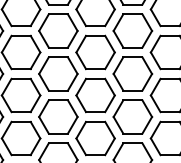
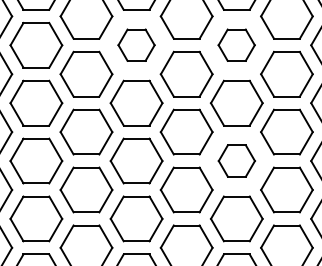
part: (58, 30) -> (136, 44), size x0.7
part: (132, 30) -> (236, 44), size x0.7
part: (132, 116) -> (236, 160), size x0.7

